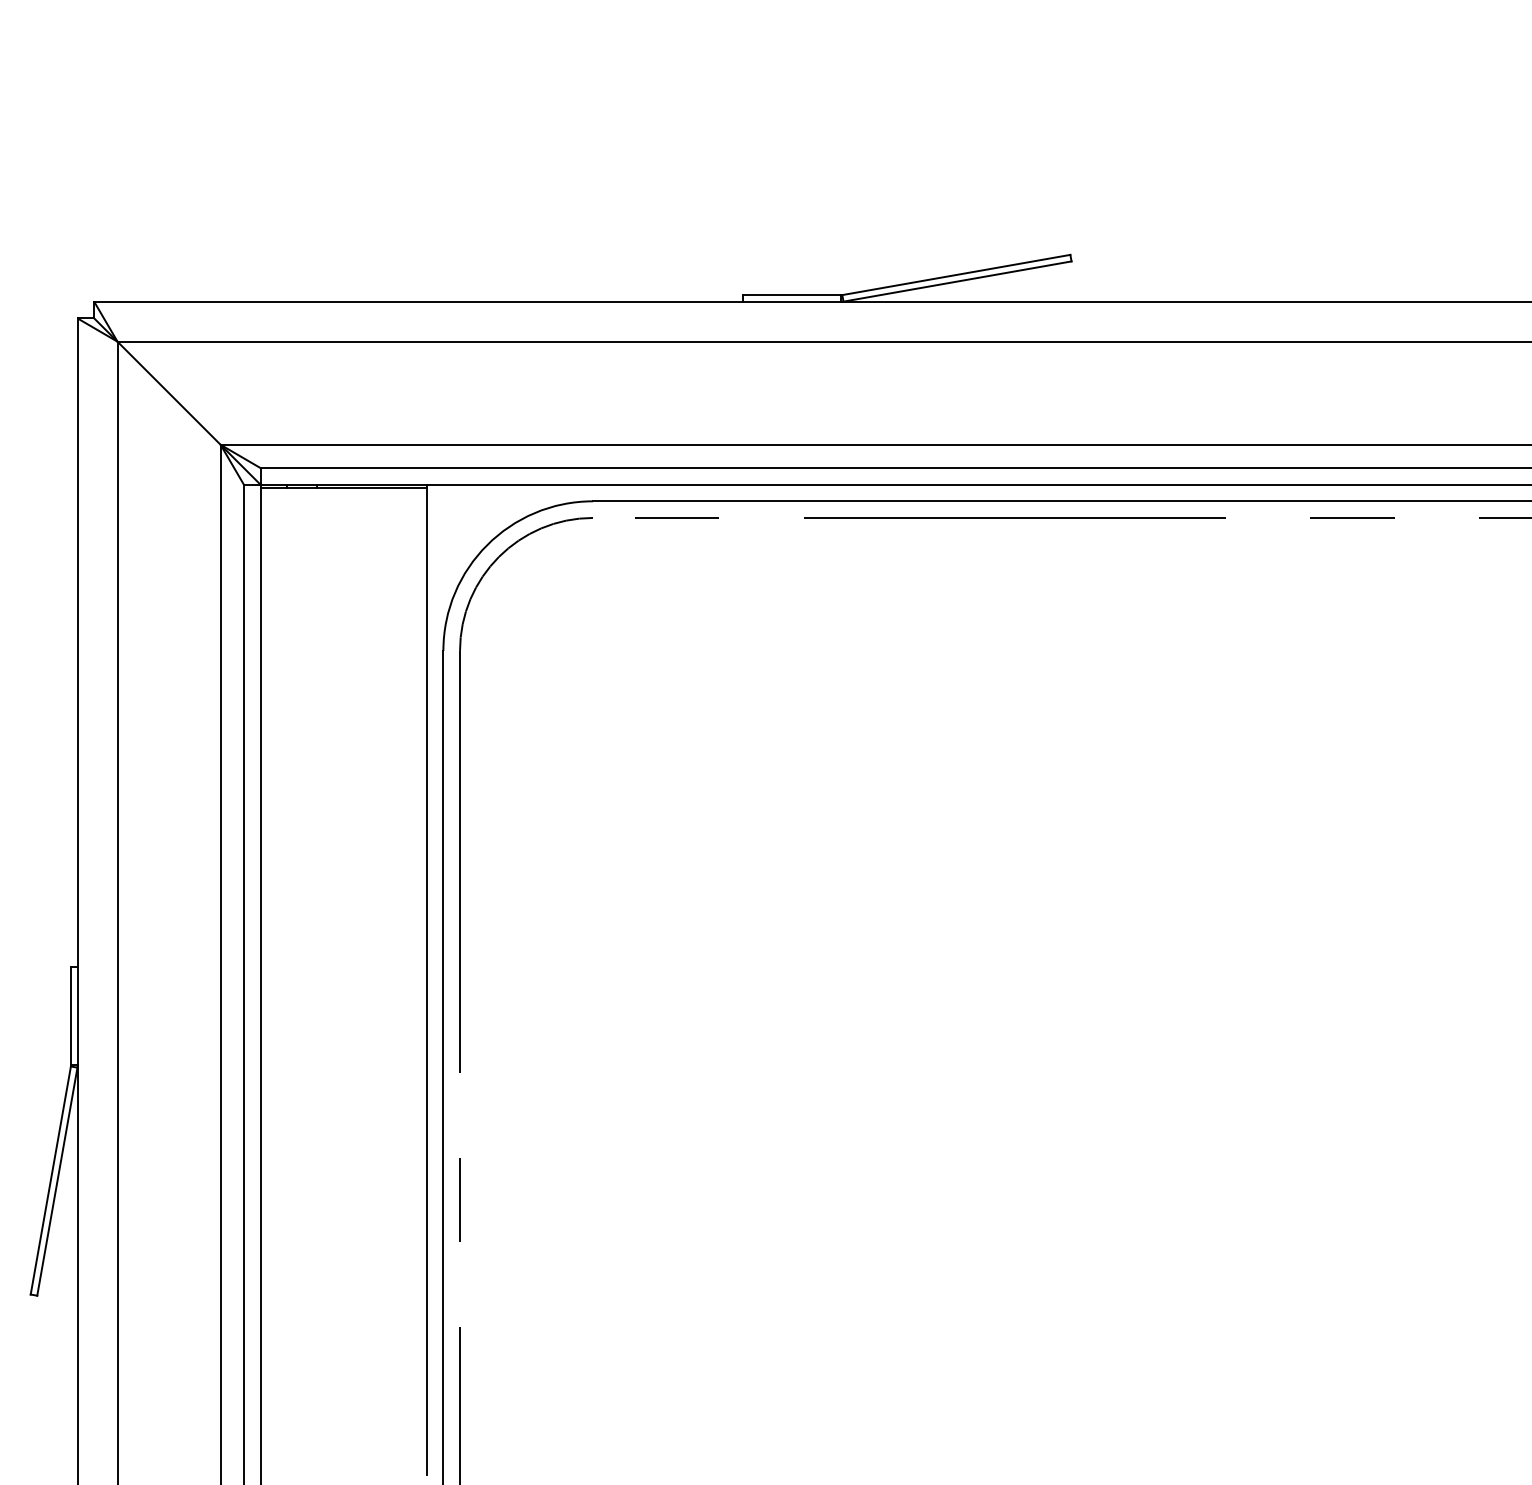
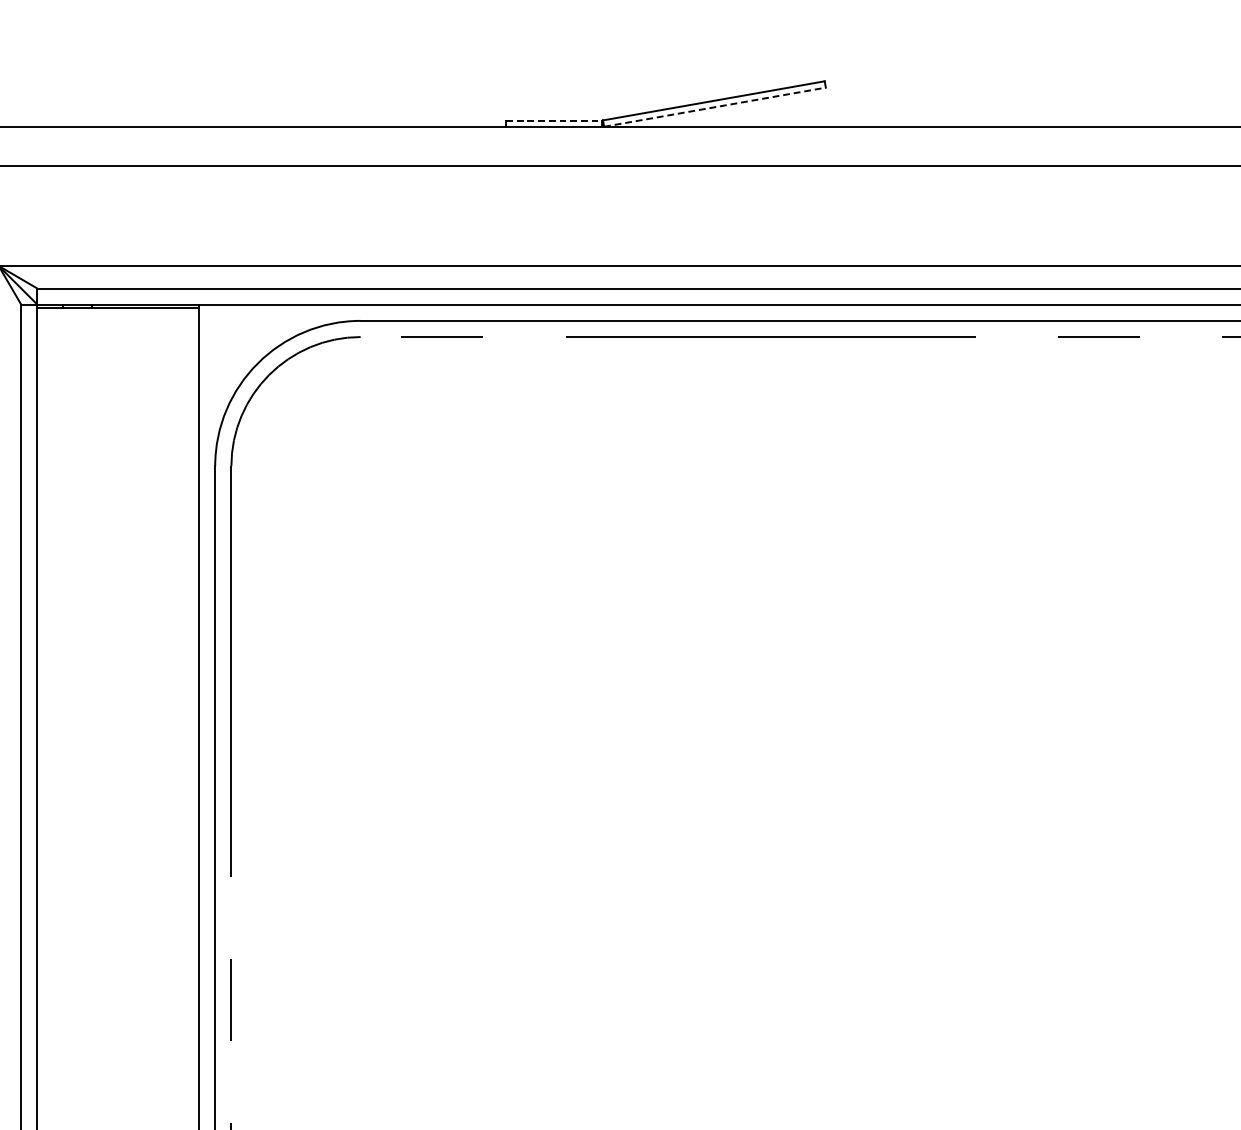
line: (957, 281) -> (714, 107), solid -> dashed
line: (792, 295) -> (554, 120), solid -> dashed

